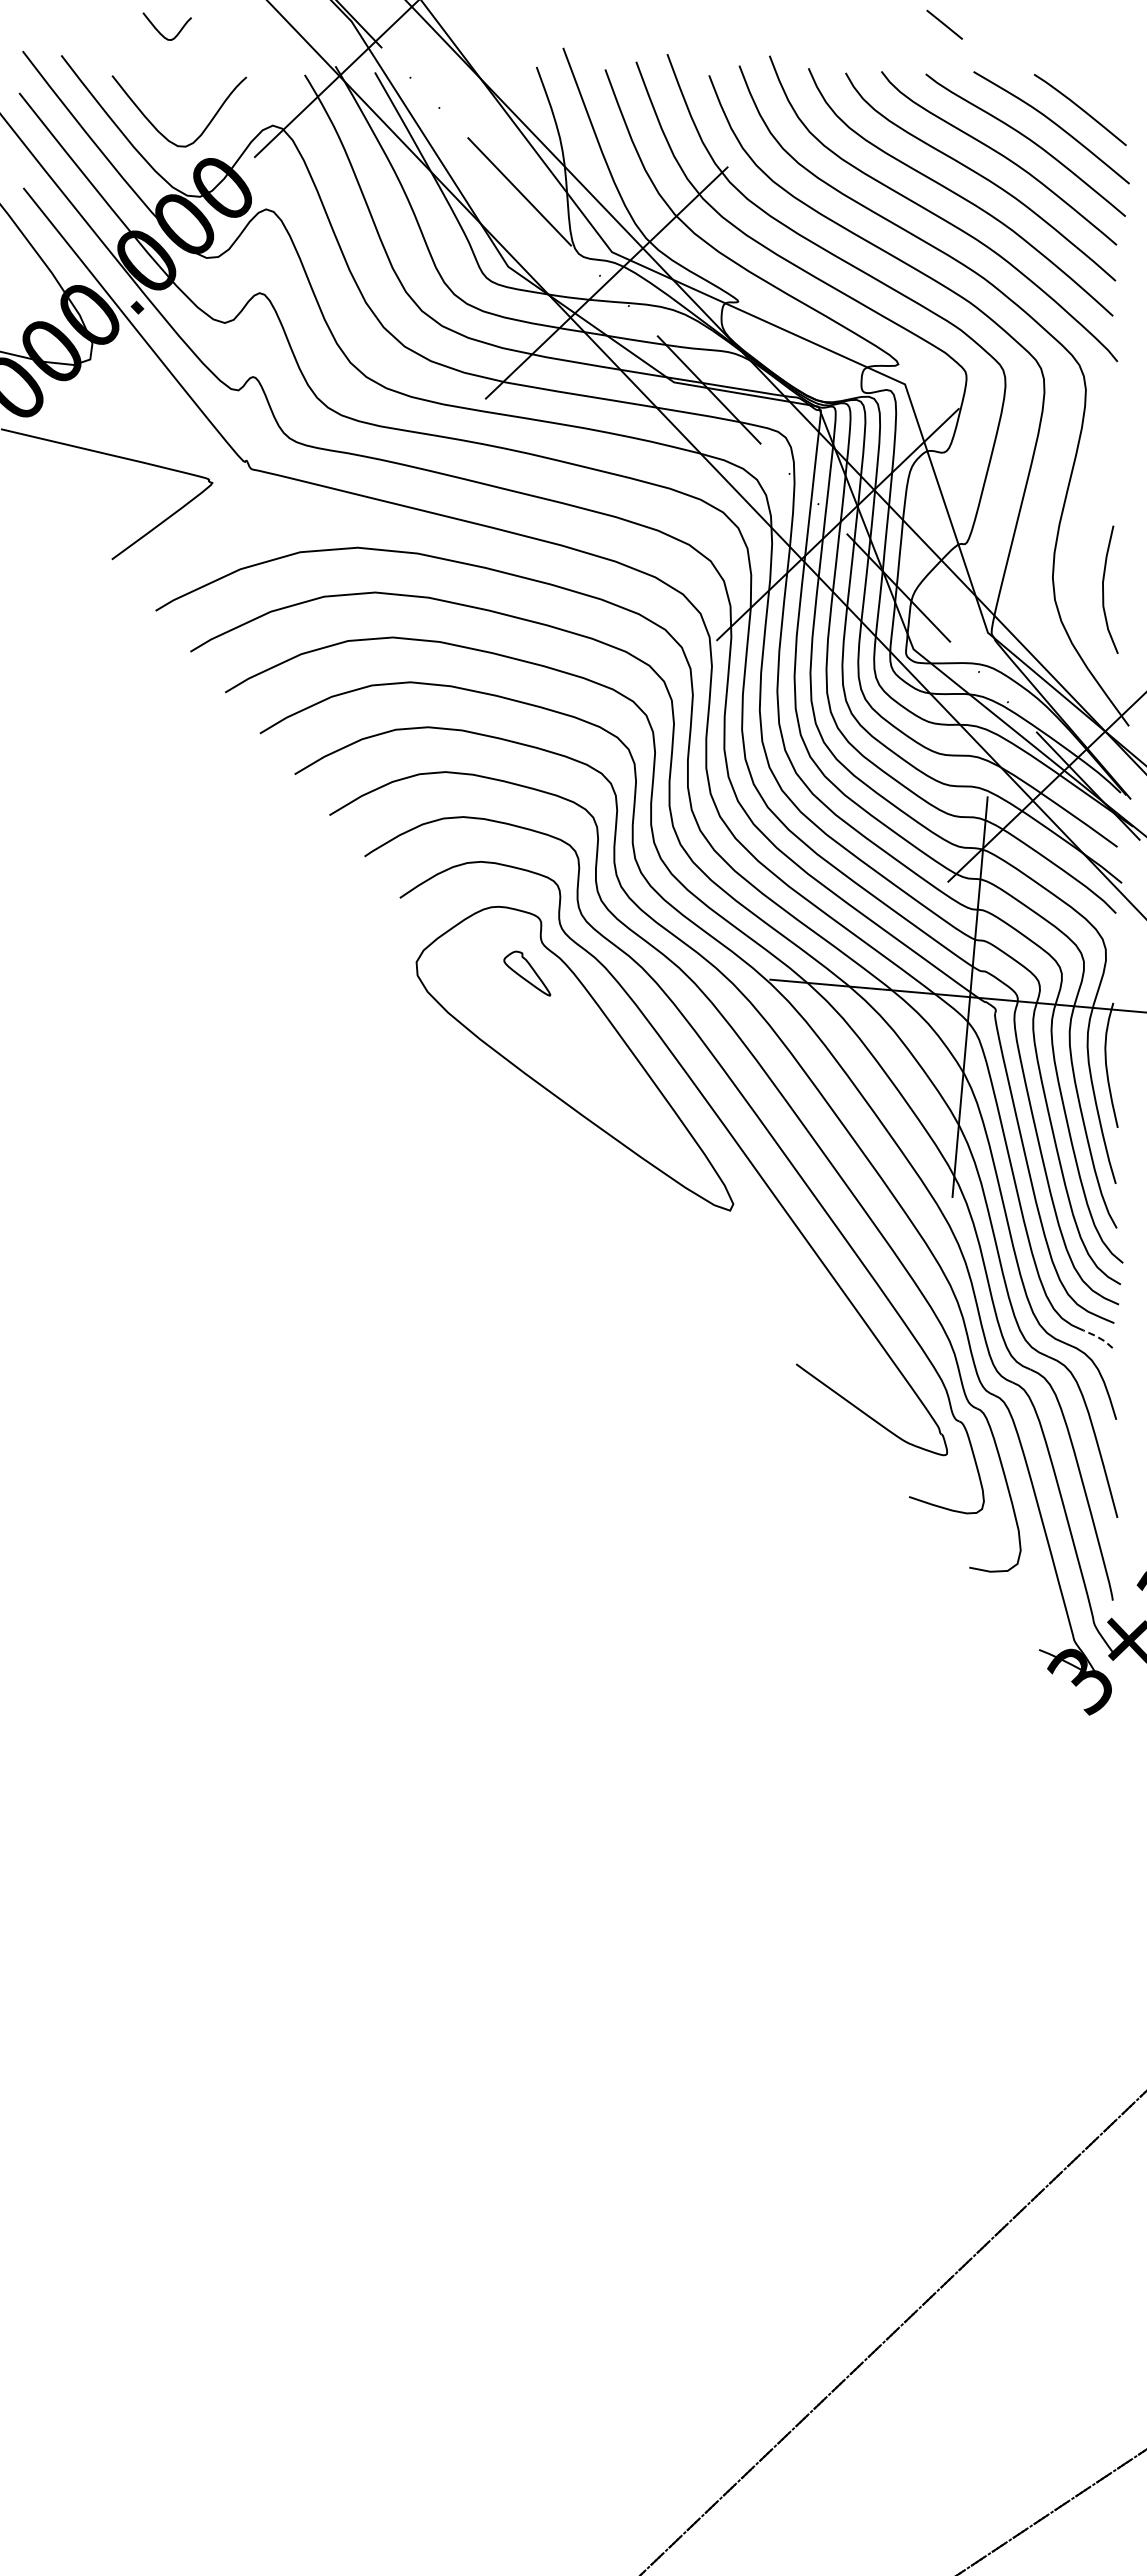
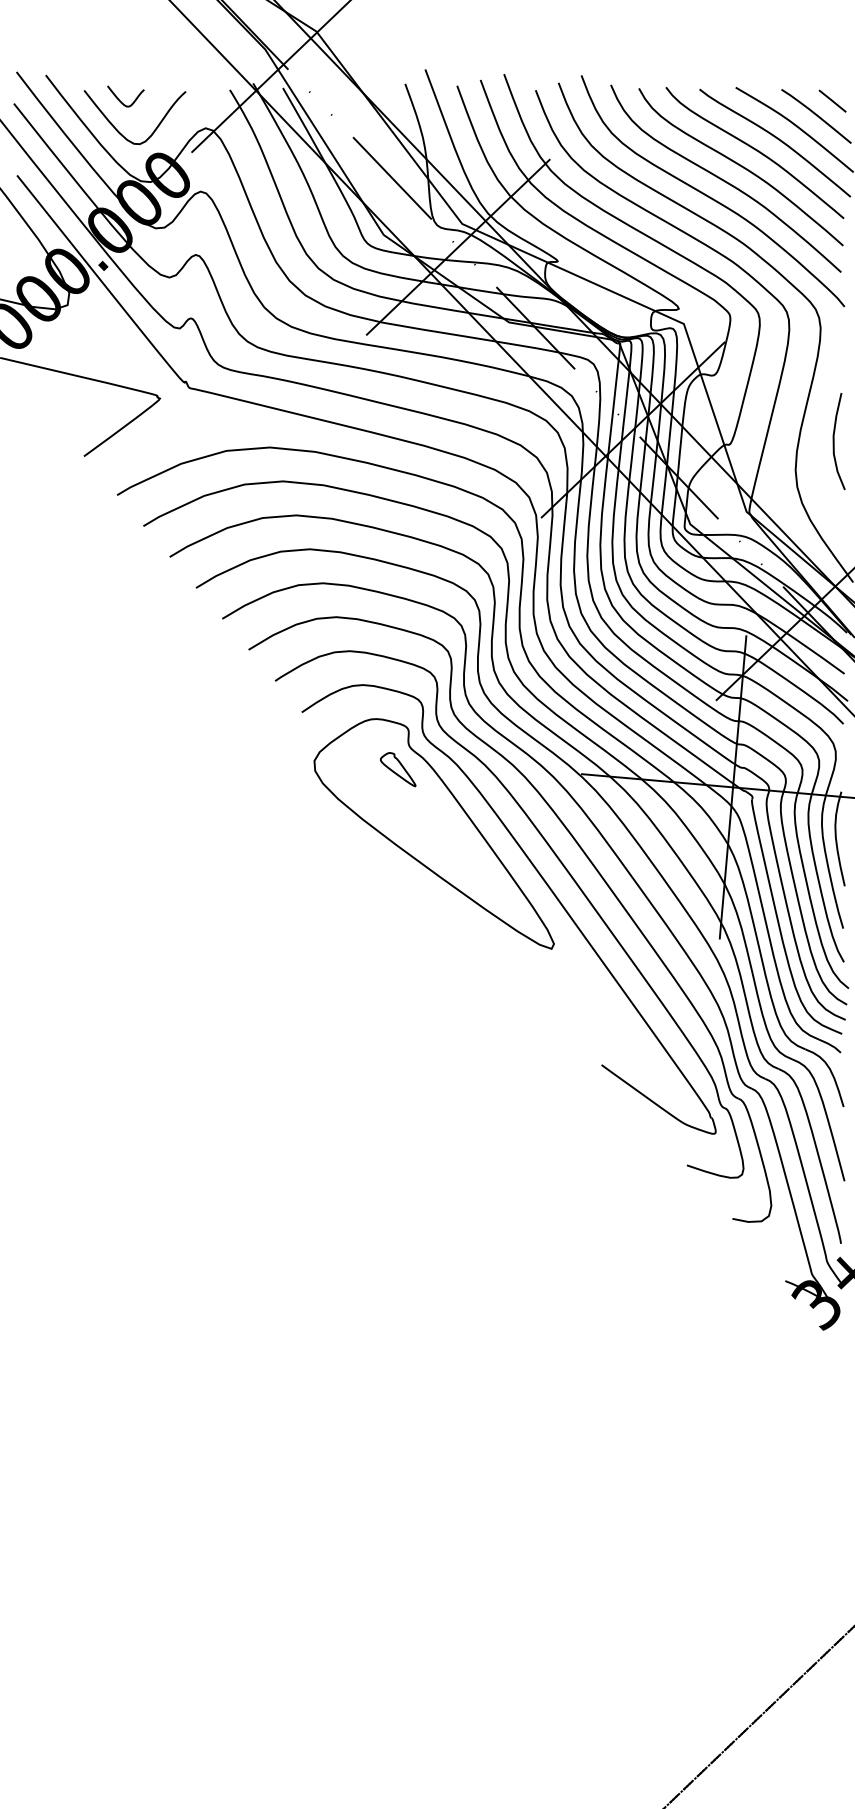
line: (944, 24) -> (832, 100), moved
curve: (160, 32) -> (120, 100), moved
curve: (1103, 589) -> (833, 441), moved
line: (1099, 1338) -> (830, 1045), dashed -> solid

